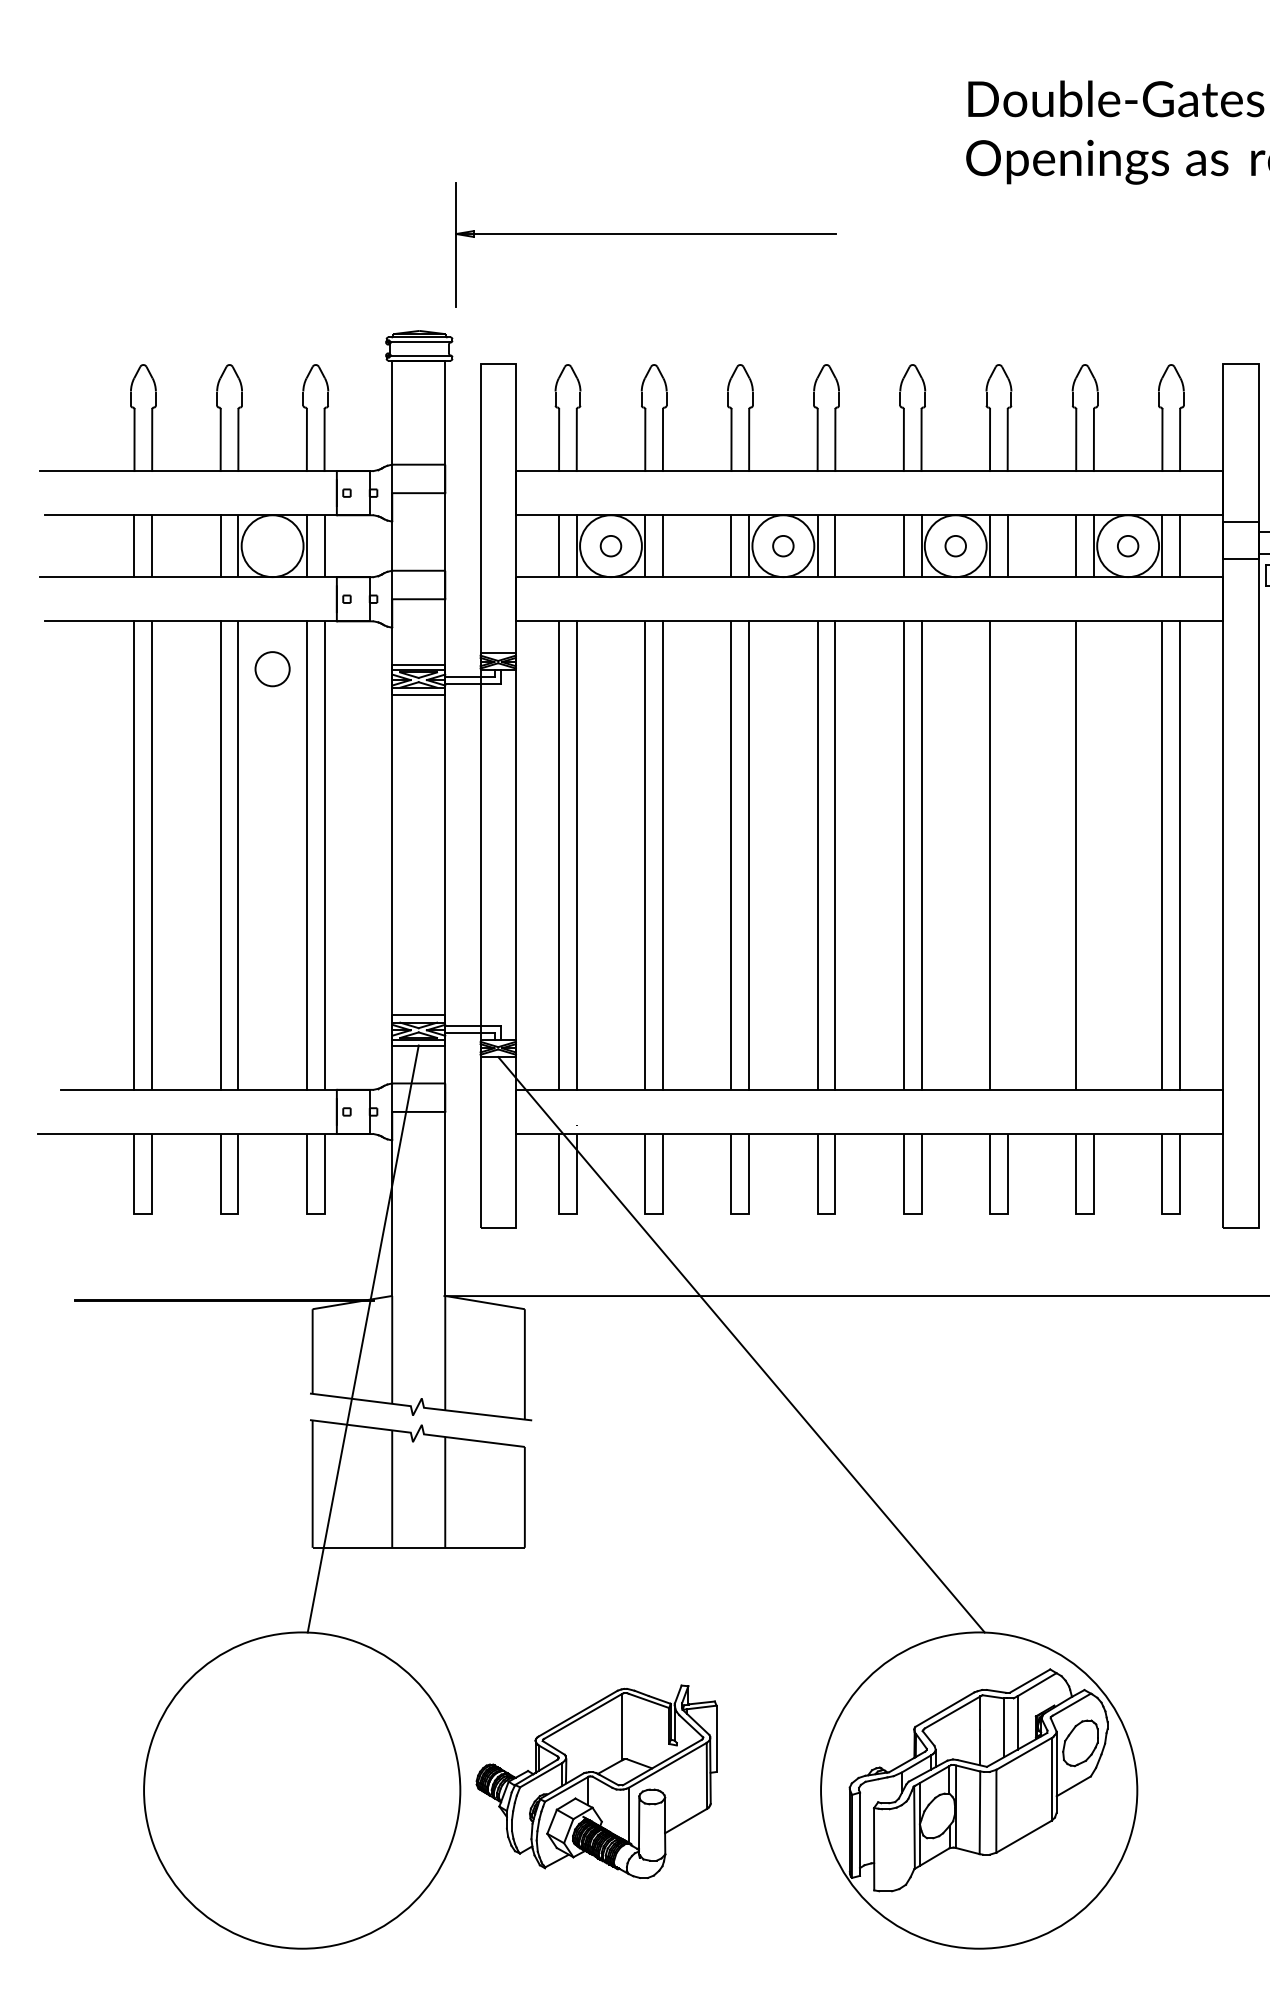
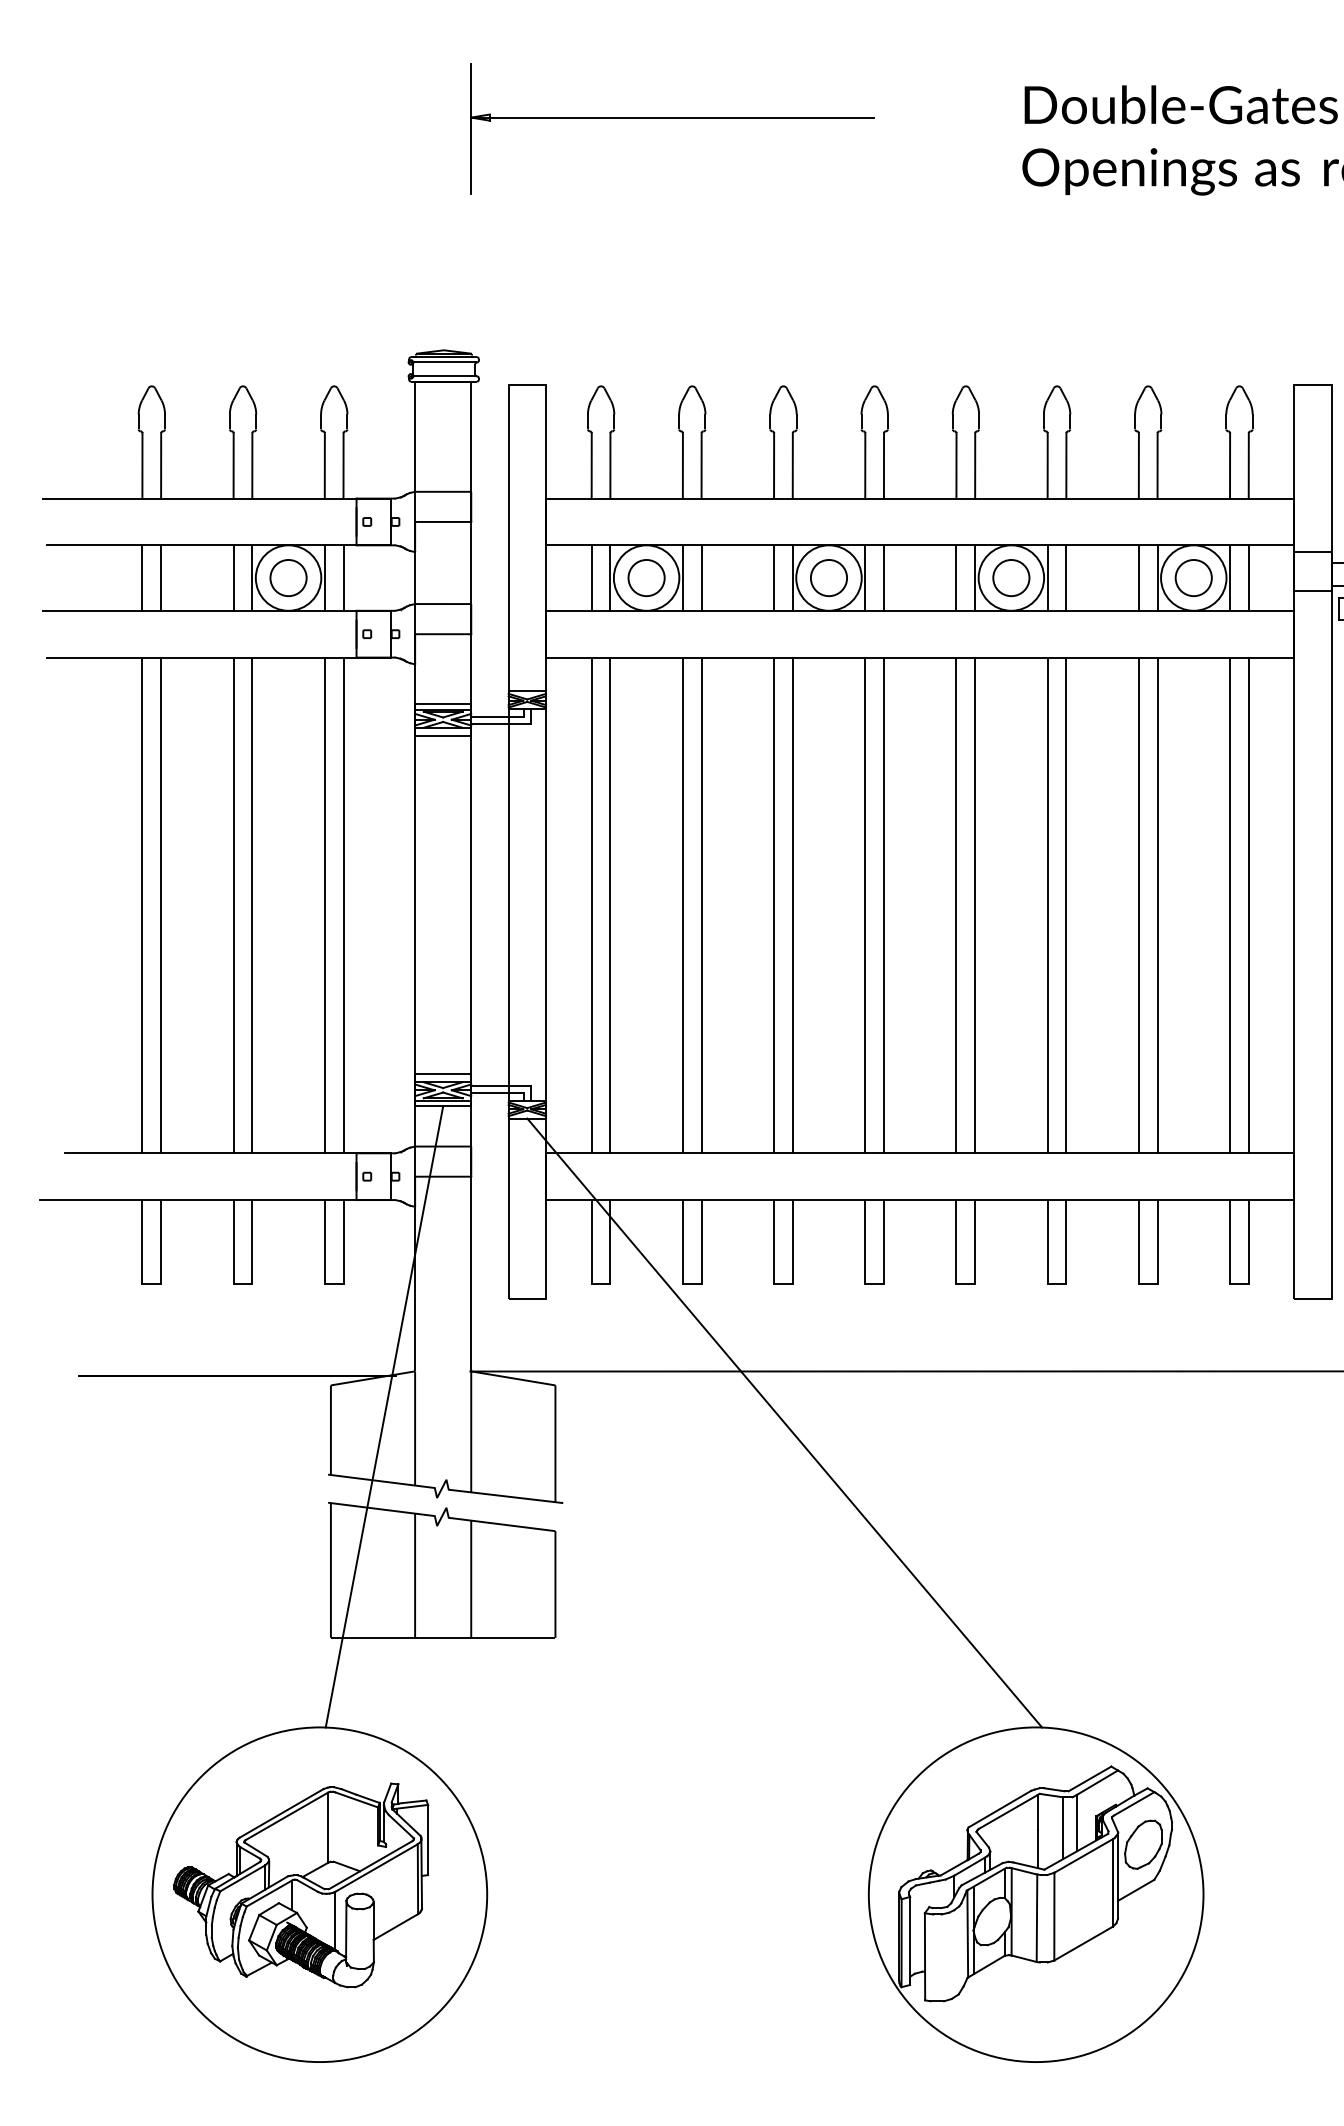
part: (645, 234) -> (671, 118), moved
circle: (610, 546) -> (646, 578), size x1.67
circle: (783, 546) -> (829, 578), size x1.67
circle: (955, 546) -> (1011, 578), size x1.67
circle: (1128, 546) -> (1194, 578), size x1.67
circle: (272, 669) -> (288, 578), moved
line: (1007, 855) -> (1066, 905), added
line: (1093, 855) -> (1157, 905), added
part: (596, 1781) -> (301, 1885), moved

